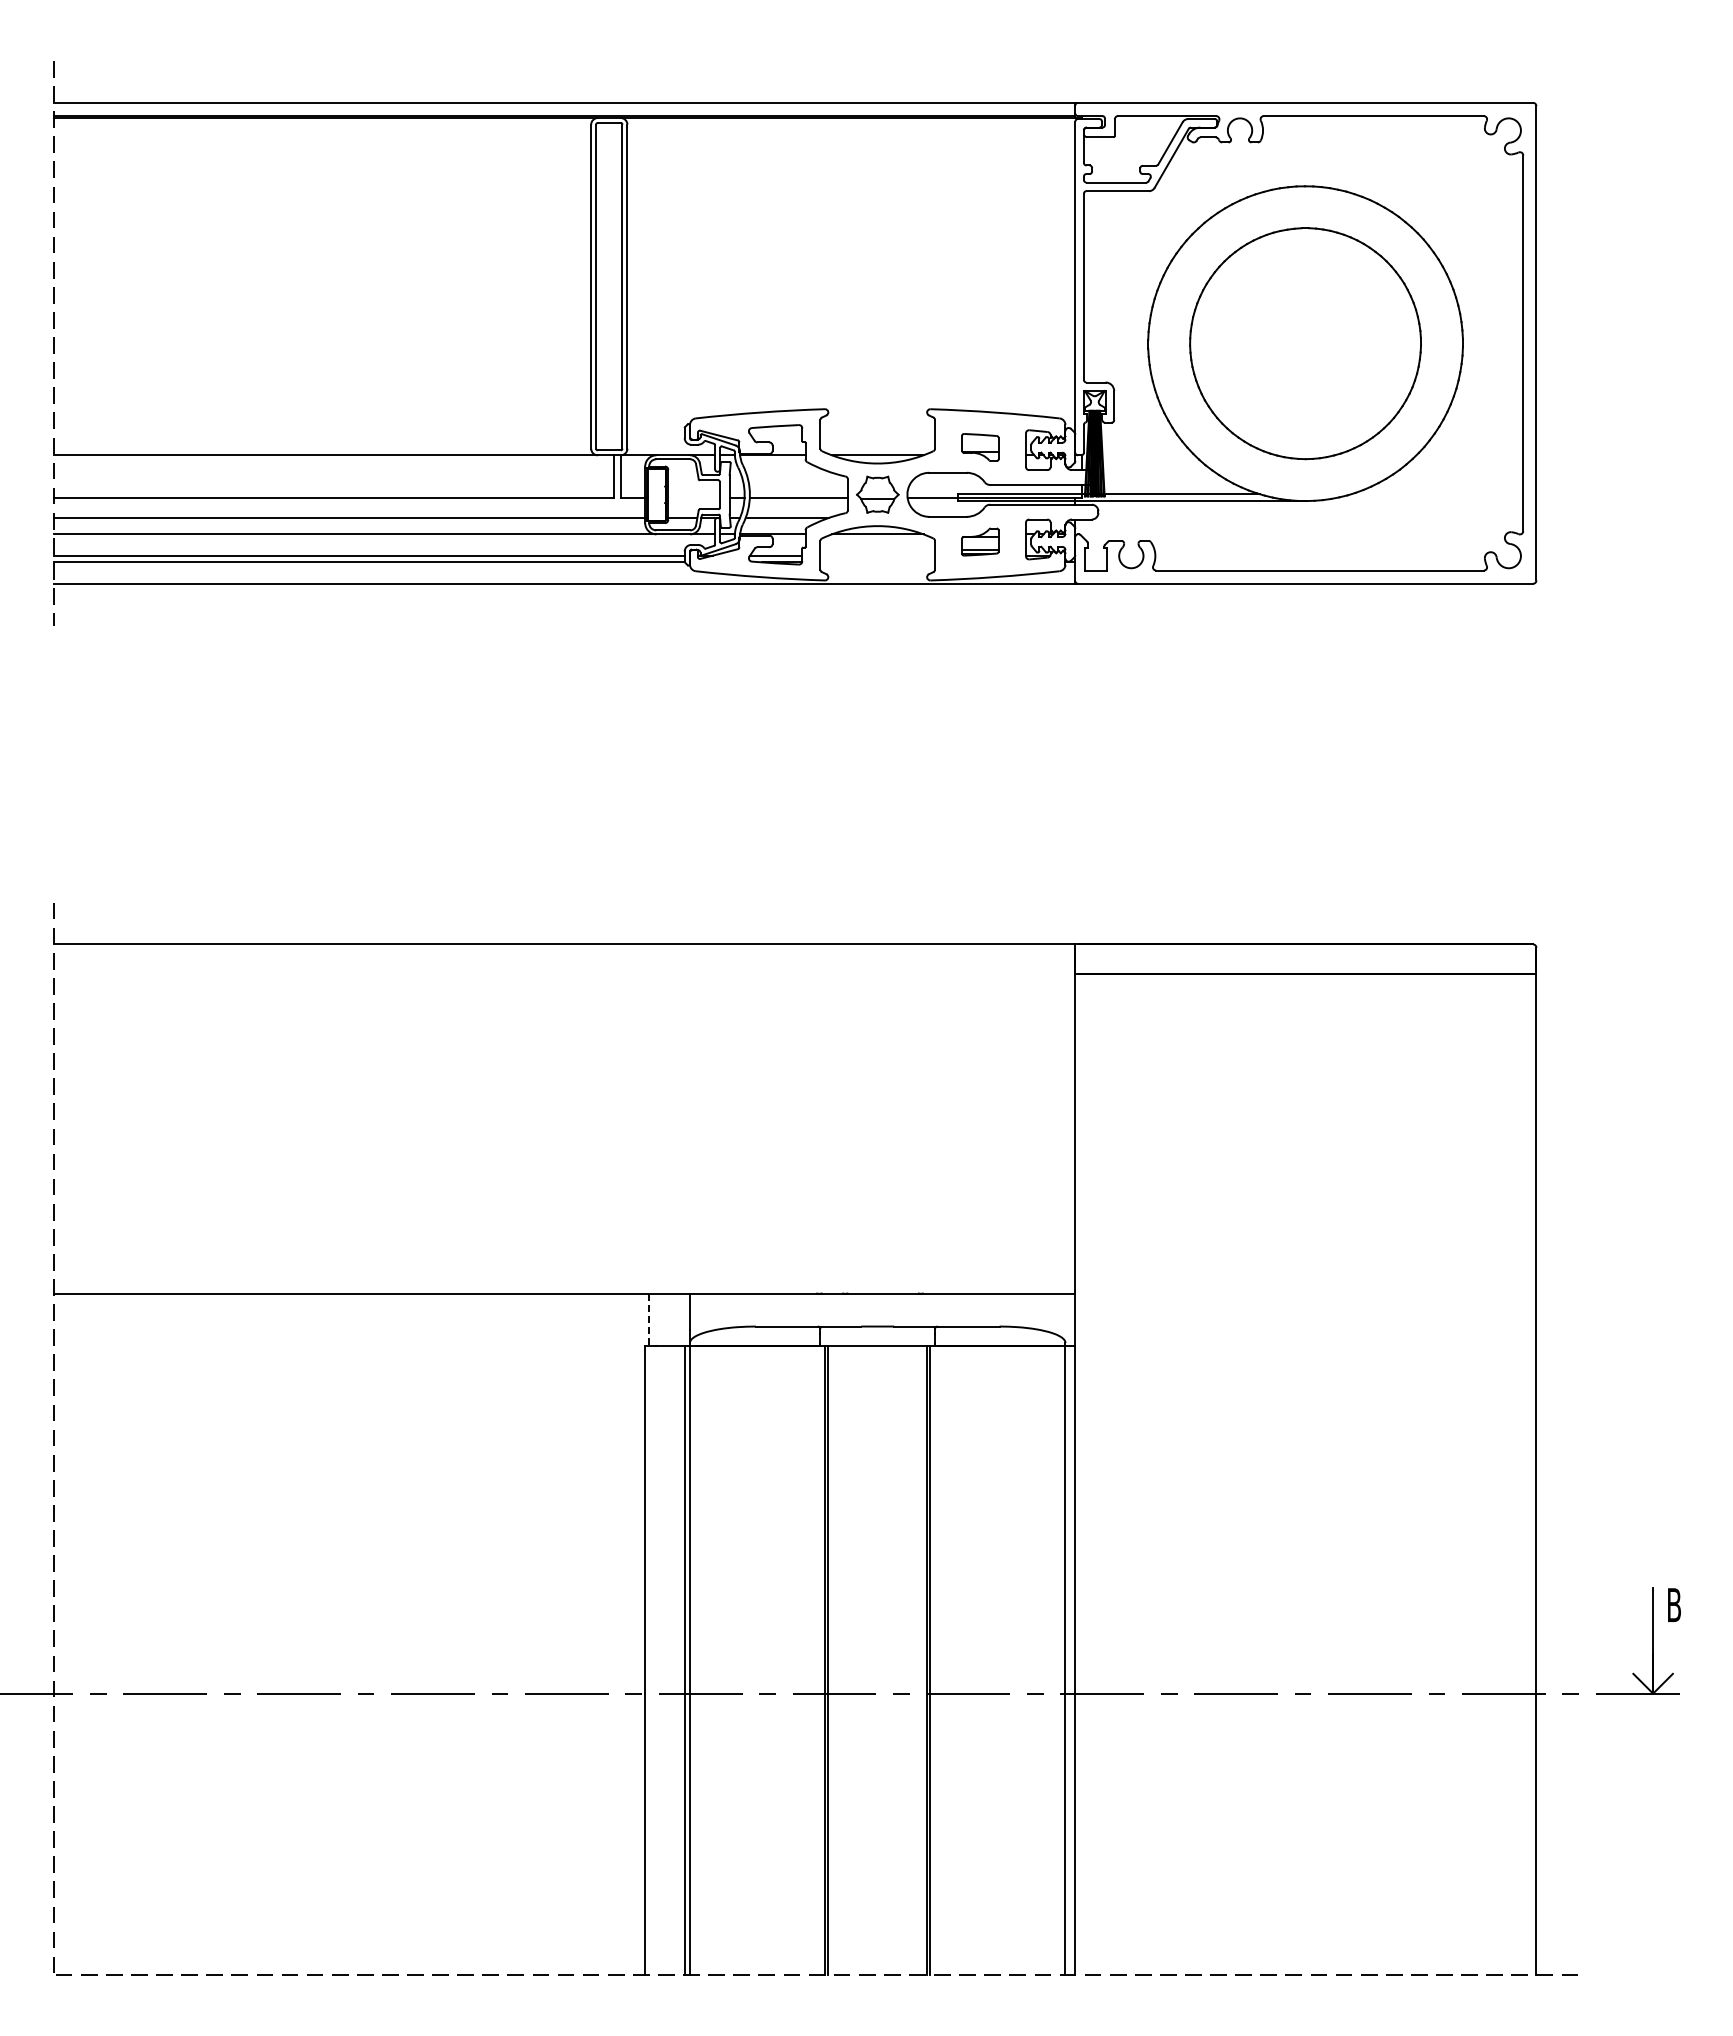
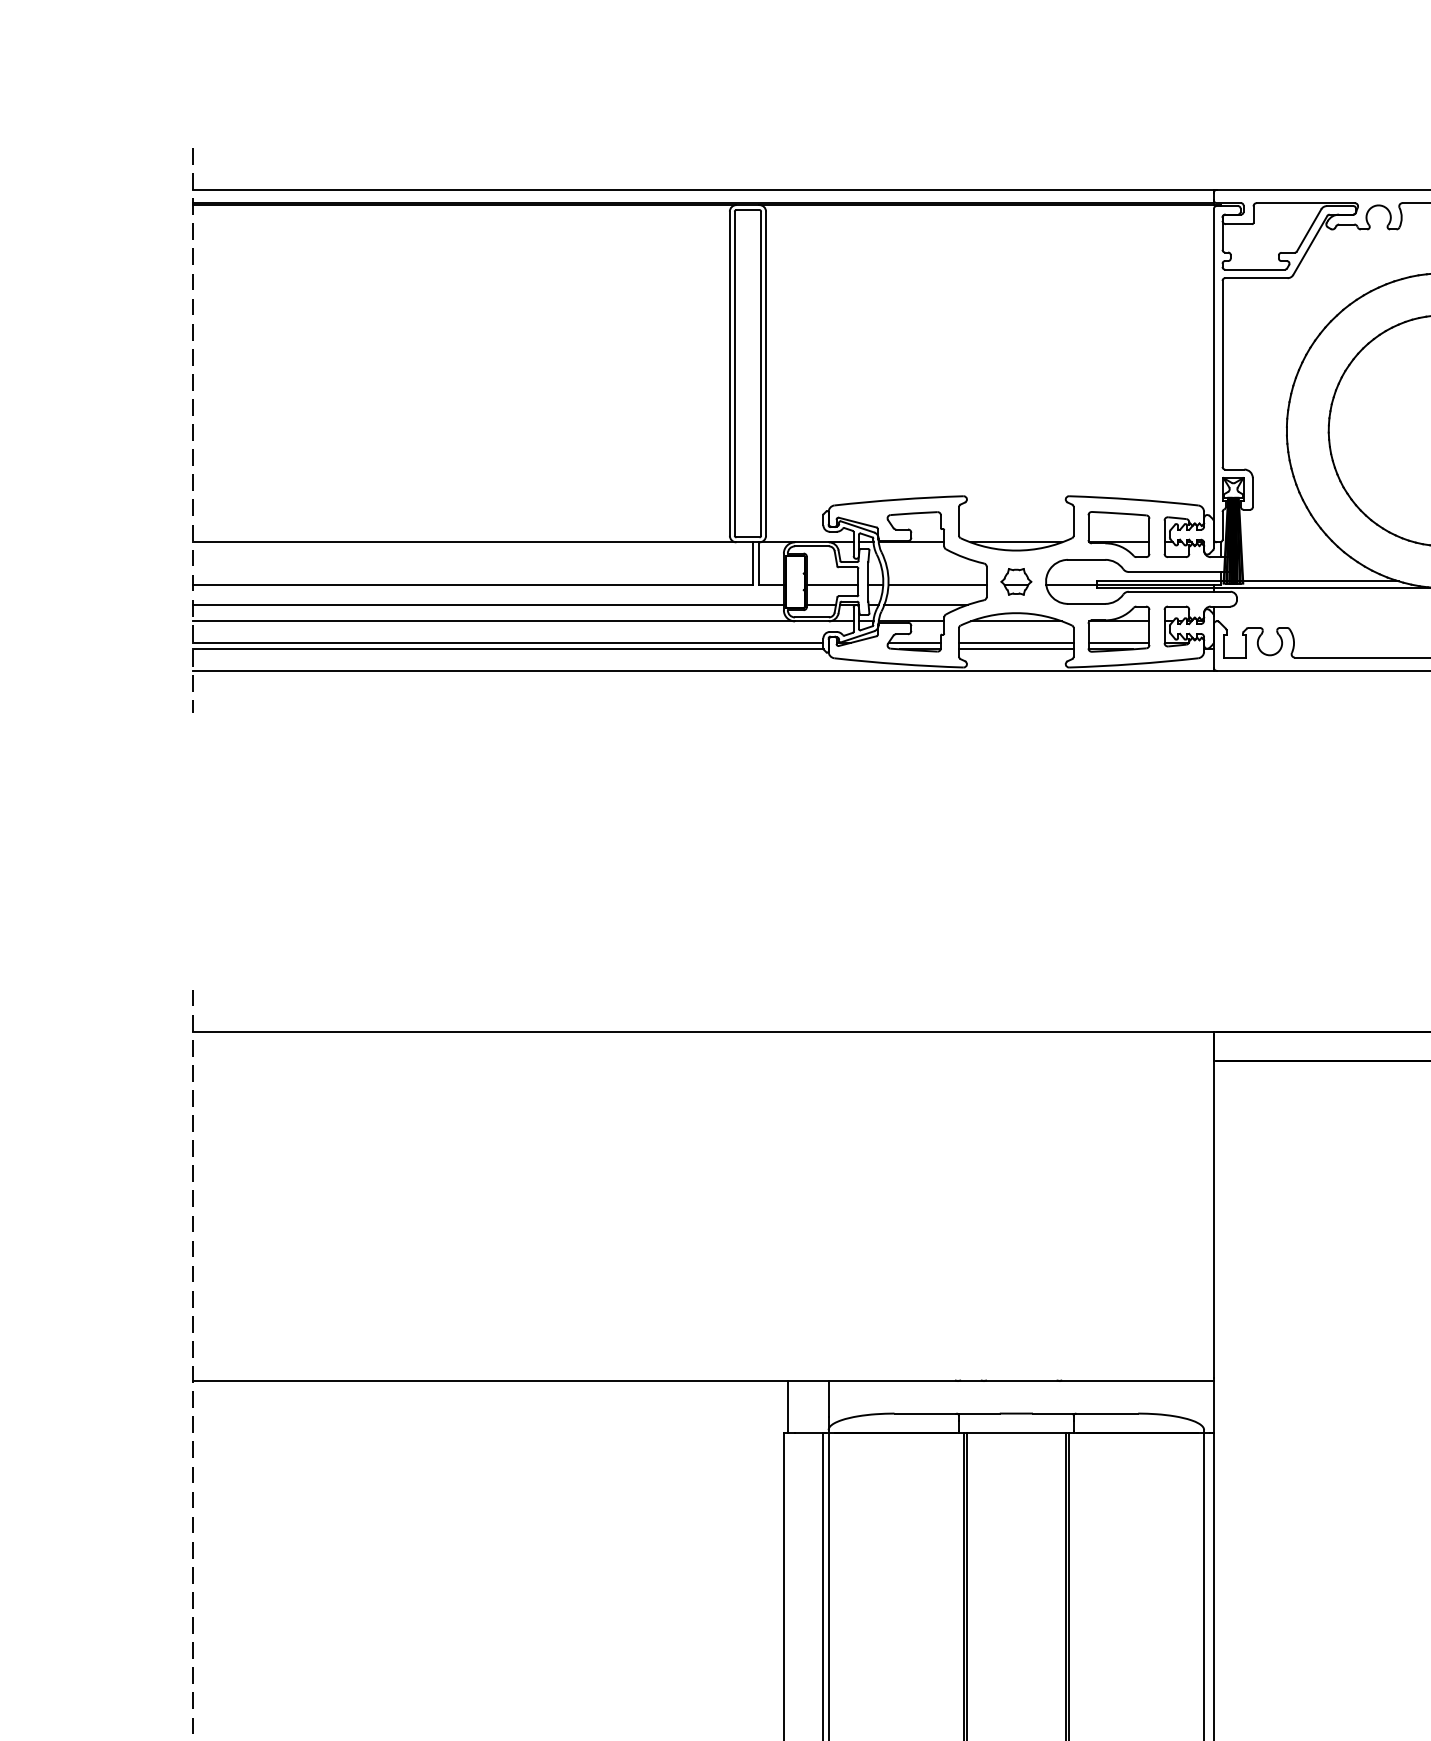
part: (980, 447) -> (1119, 534), size x1.67
part: (877, 494) -> (1016, 581), size x0.71
line: (693, 497) -> (832, 584), added
part: (980, 541) -> (1119, 628), size x1.67
line: (877, 555) -> (1016, 642), added
line: (877, 562) -> (1016, 649), added
line: (649, 1320) -> (788, 1407), dashed -> solid

